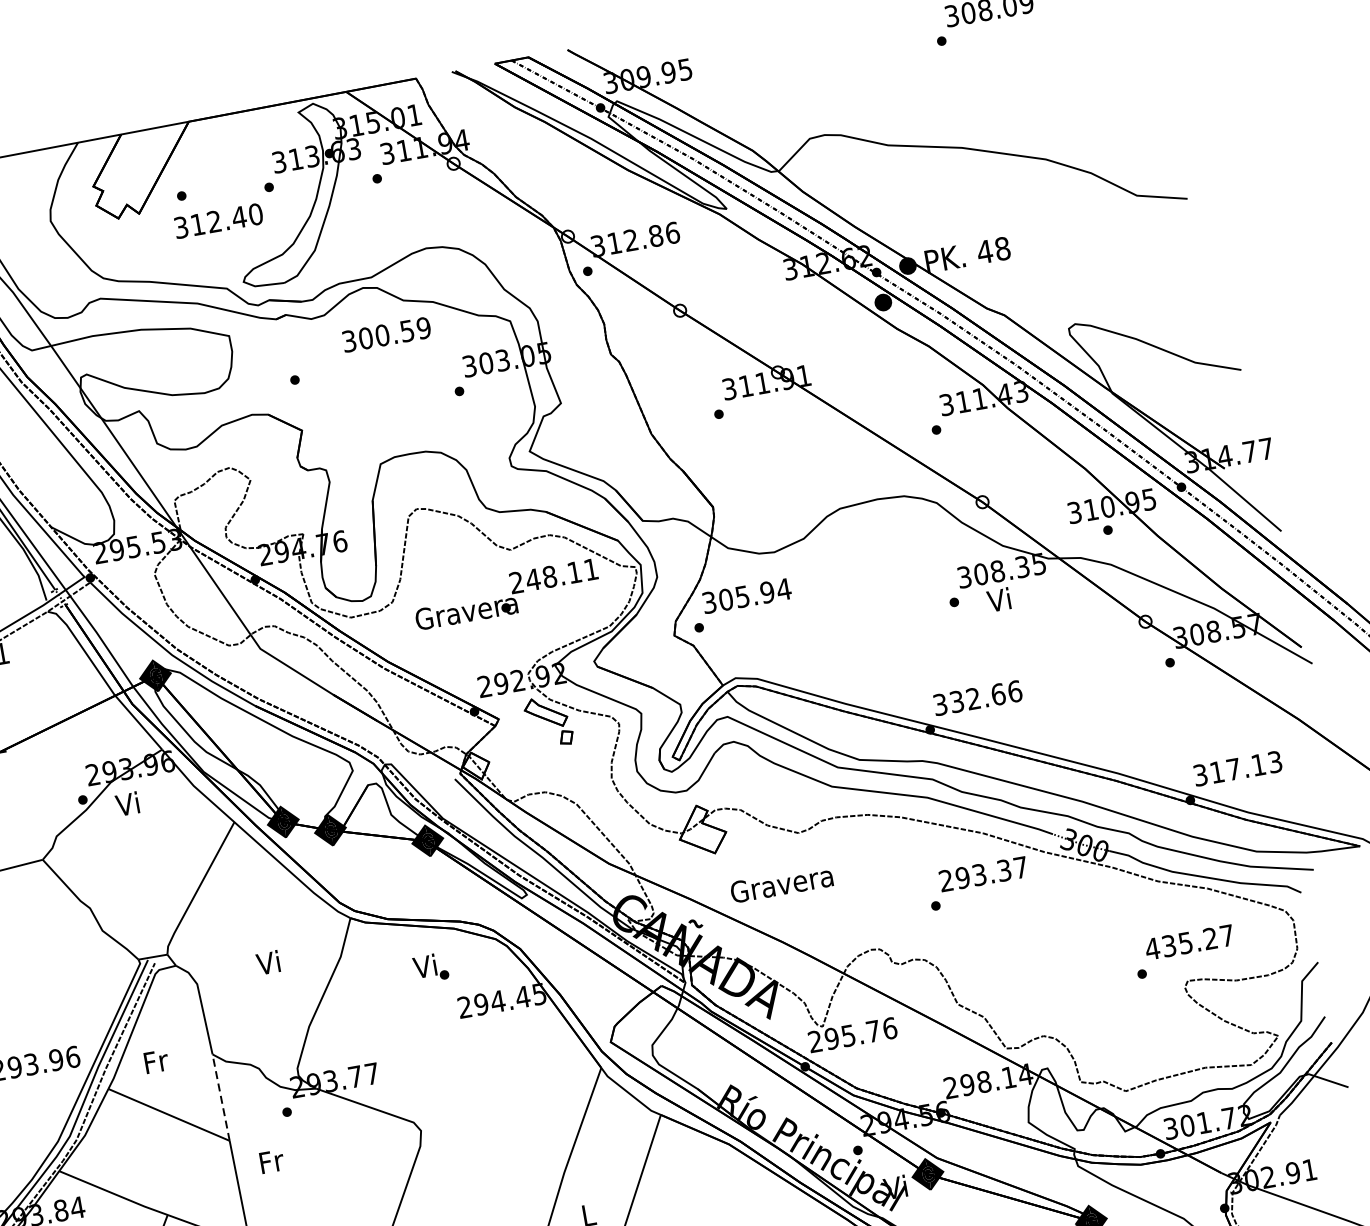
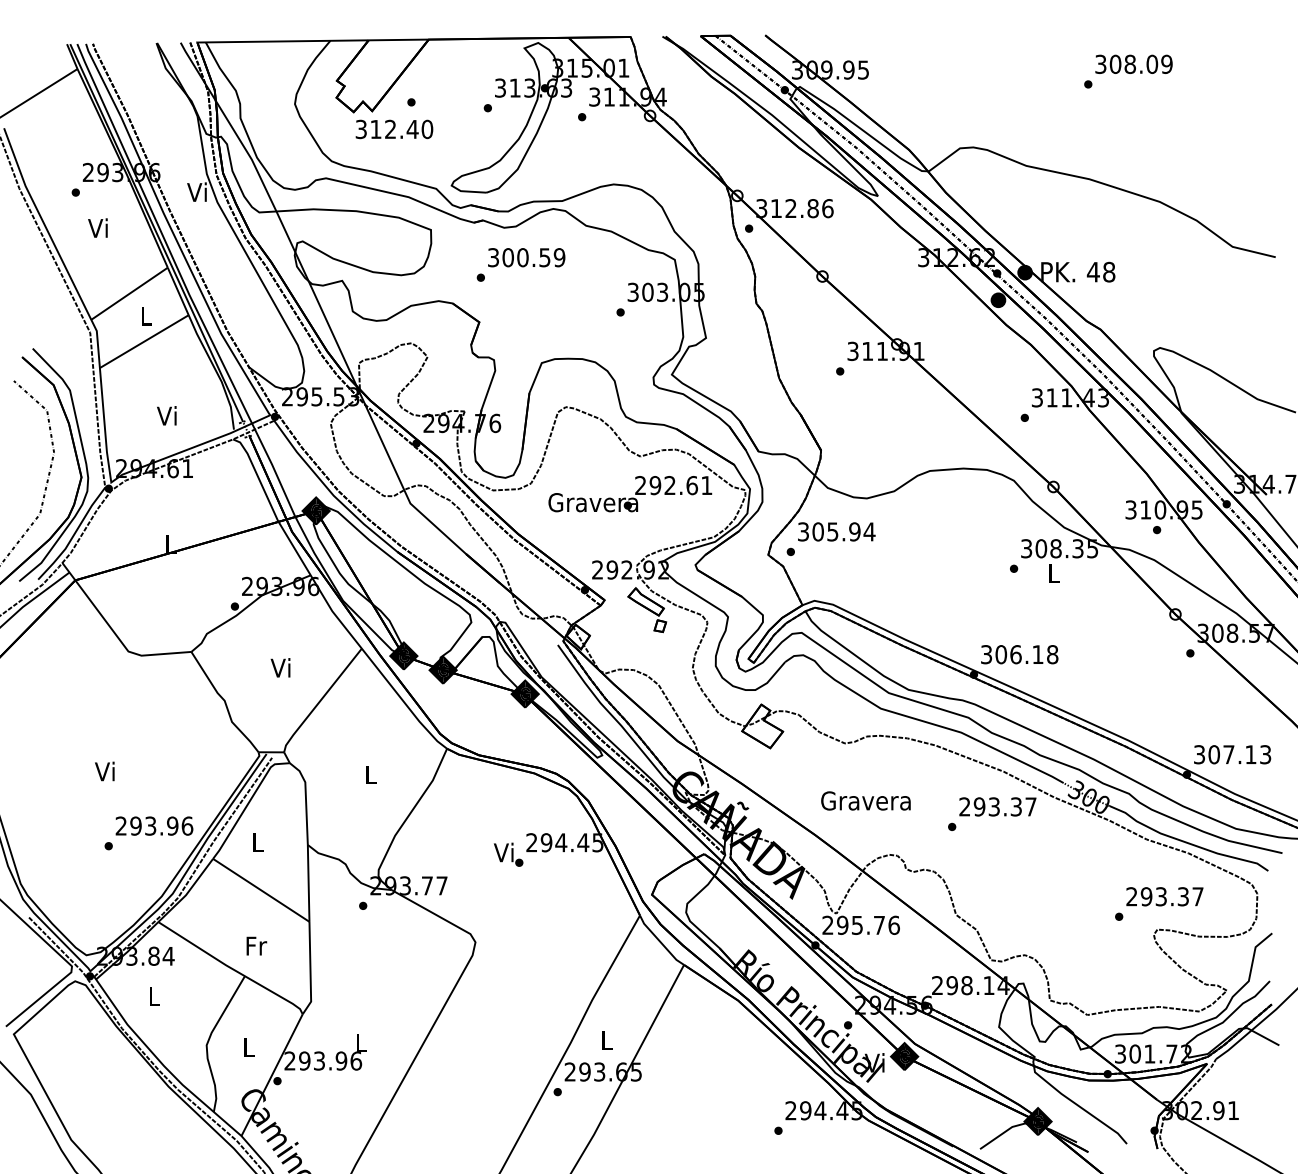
text: (218, 221) -> (394, 129), moved
text: (386, 334) -> (526, 257), moved
text: (553, 576) -> (673, 485), 248.11 -> 292.61
text: (998, 600) -> (1052, 573), Vi -> L
text: (985, 696) -> (1026, 654), 332.66 -> 306.18
text: (1217, 771) -> (1214, 754), 317.13 -> 307.13
text: (127, 803) -> (280, 667), moved
text: (781, 883) -> (865, 800), moved
text: (1180, 943) -> (1156, 896), 435.27 -> 293.37
text: (268, 962) -> (369, 774), Vi -> L
text: (430, 967) -> (508, 854), moved
text: (156, 1061) -> (258, 842), Fr -> L
line: (220, 1096) -> (308, 882), dashed -> solid
text: (271, 1160) -> (256, 945), moved

